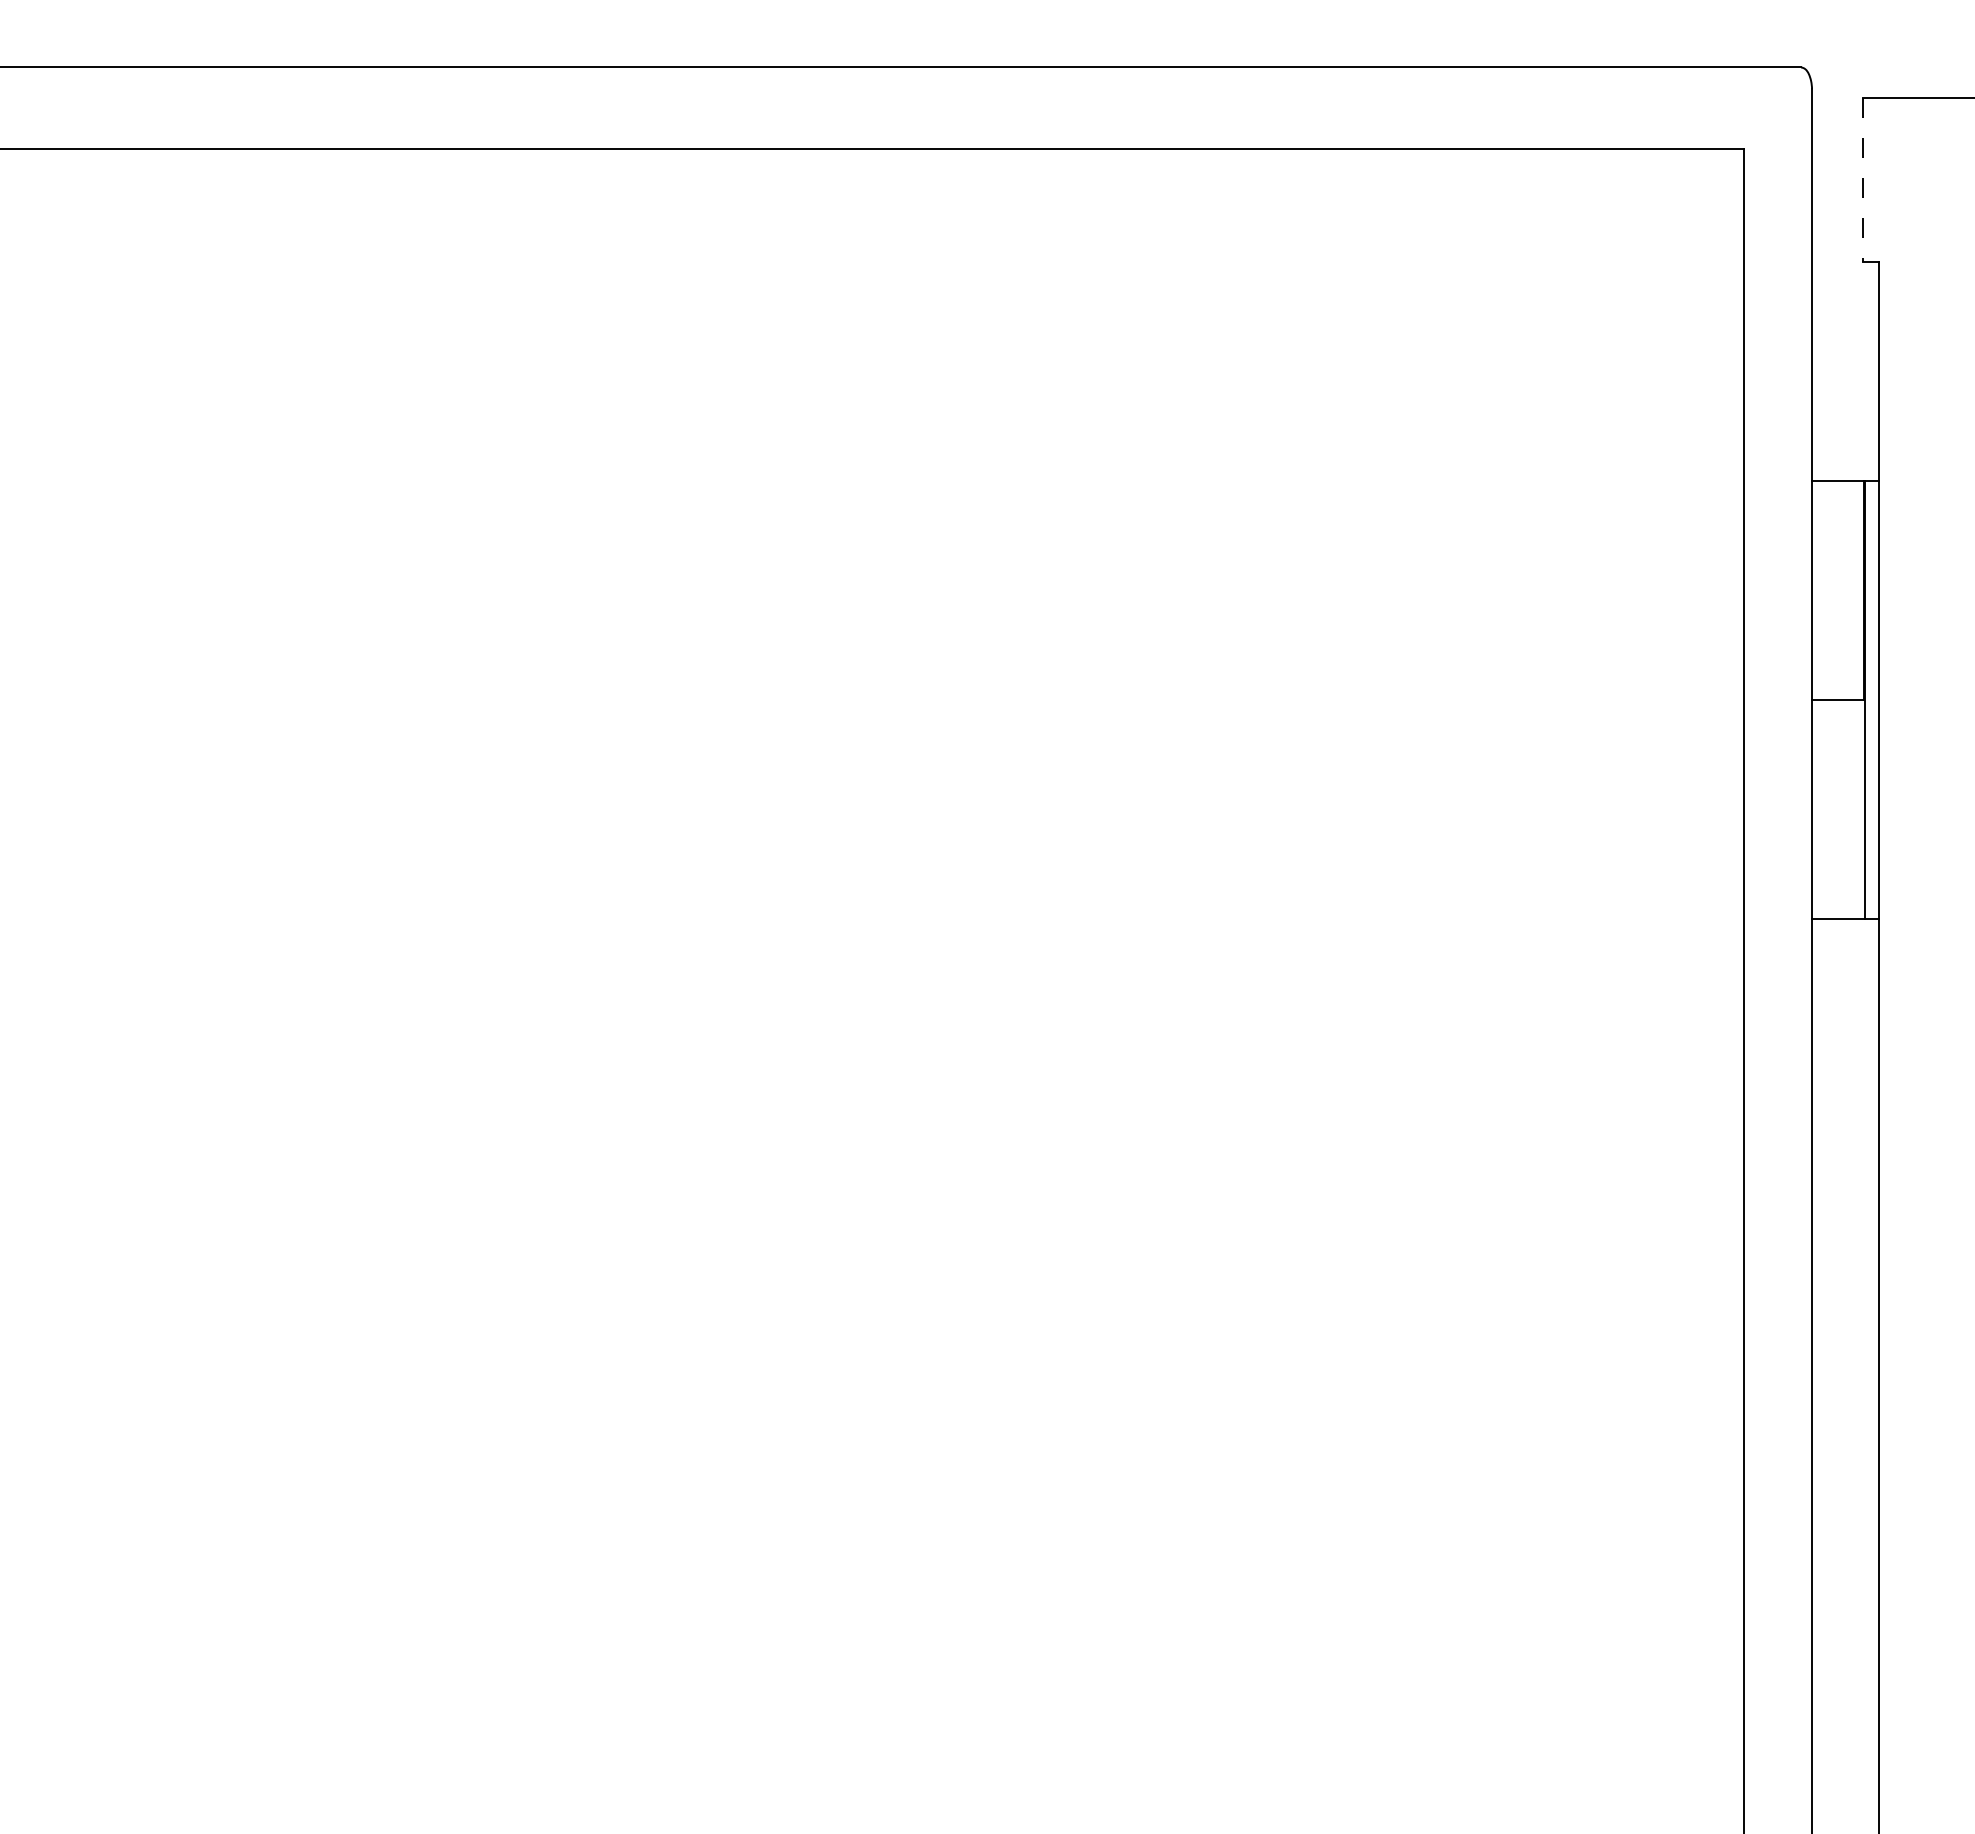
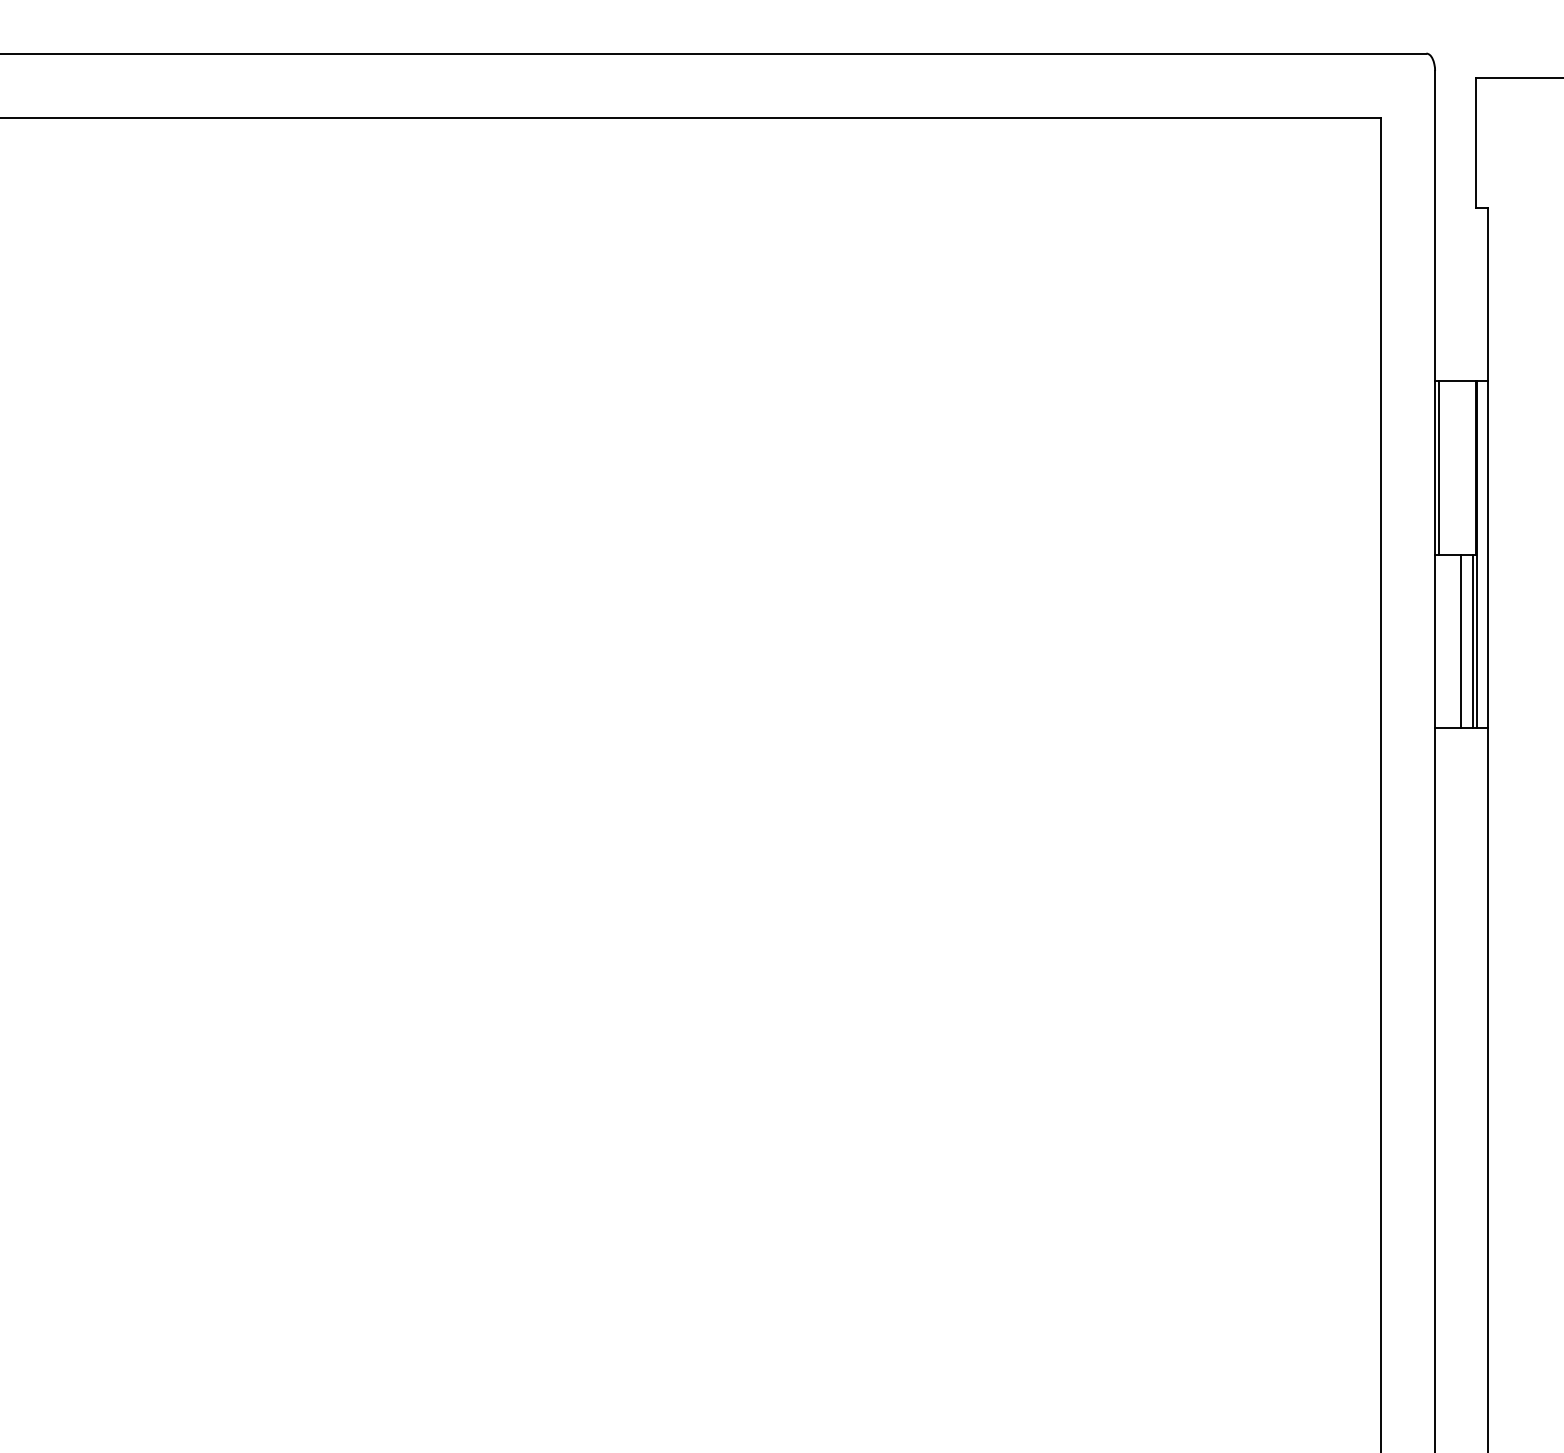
line: (1863, 180) -> (1475, 143), dashed -> solid
line: (1816, 590) -> (1438, 467), added
line: (1844, 809) -> (1460, 641), added
line: (1860, 809) -> (1473, 641), added

